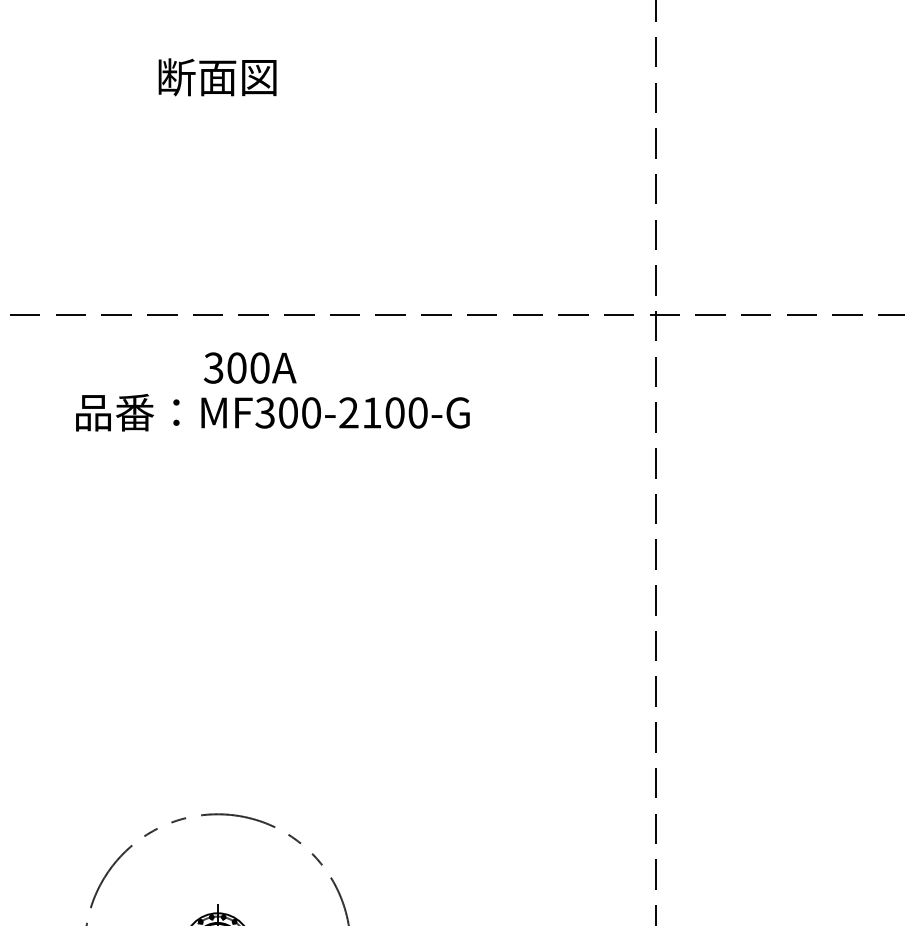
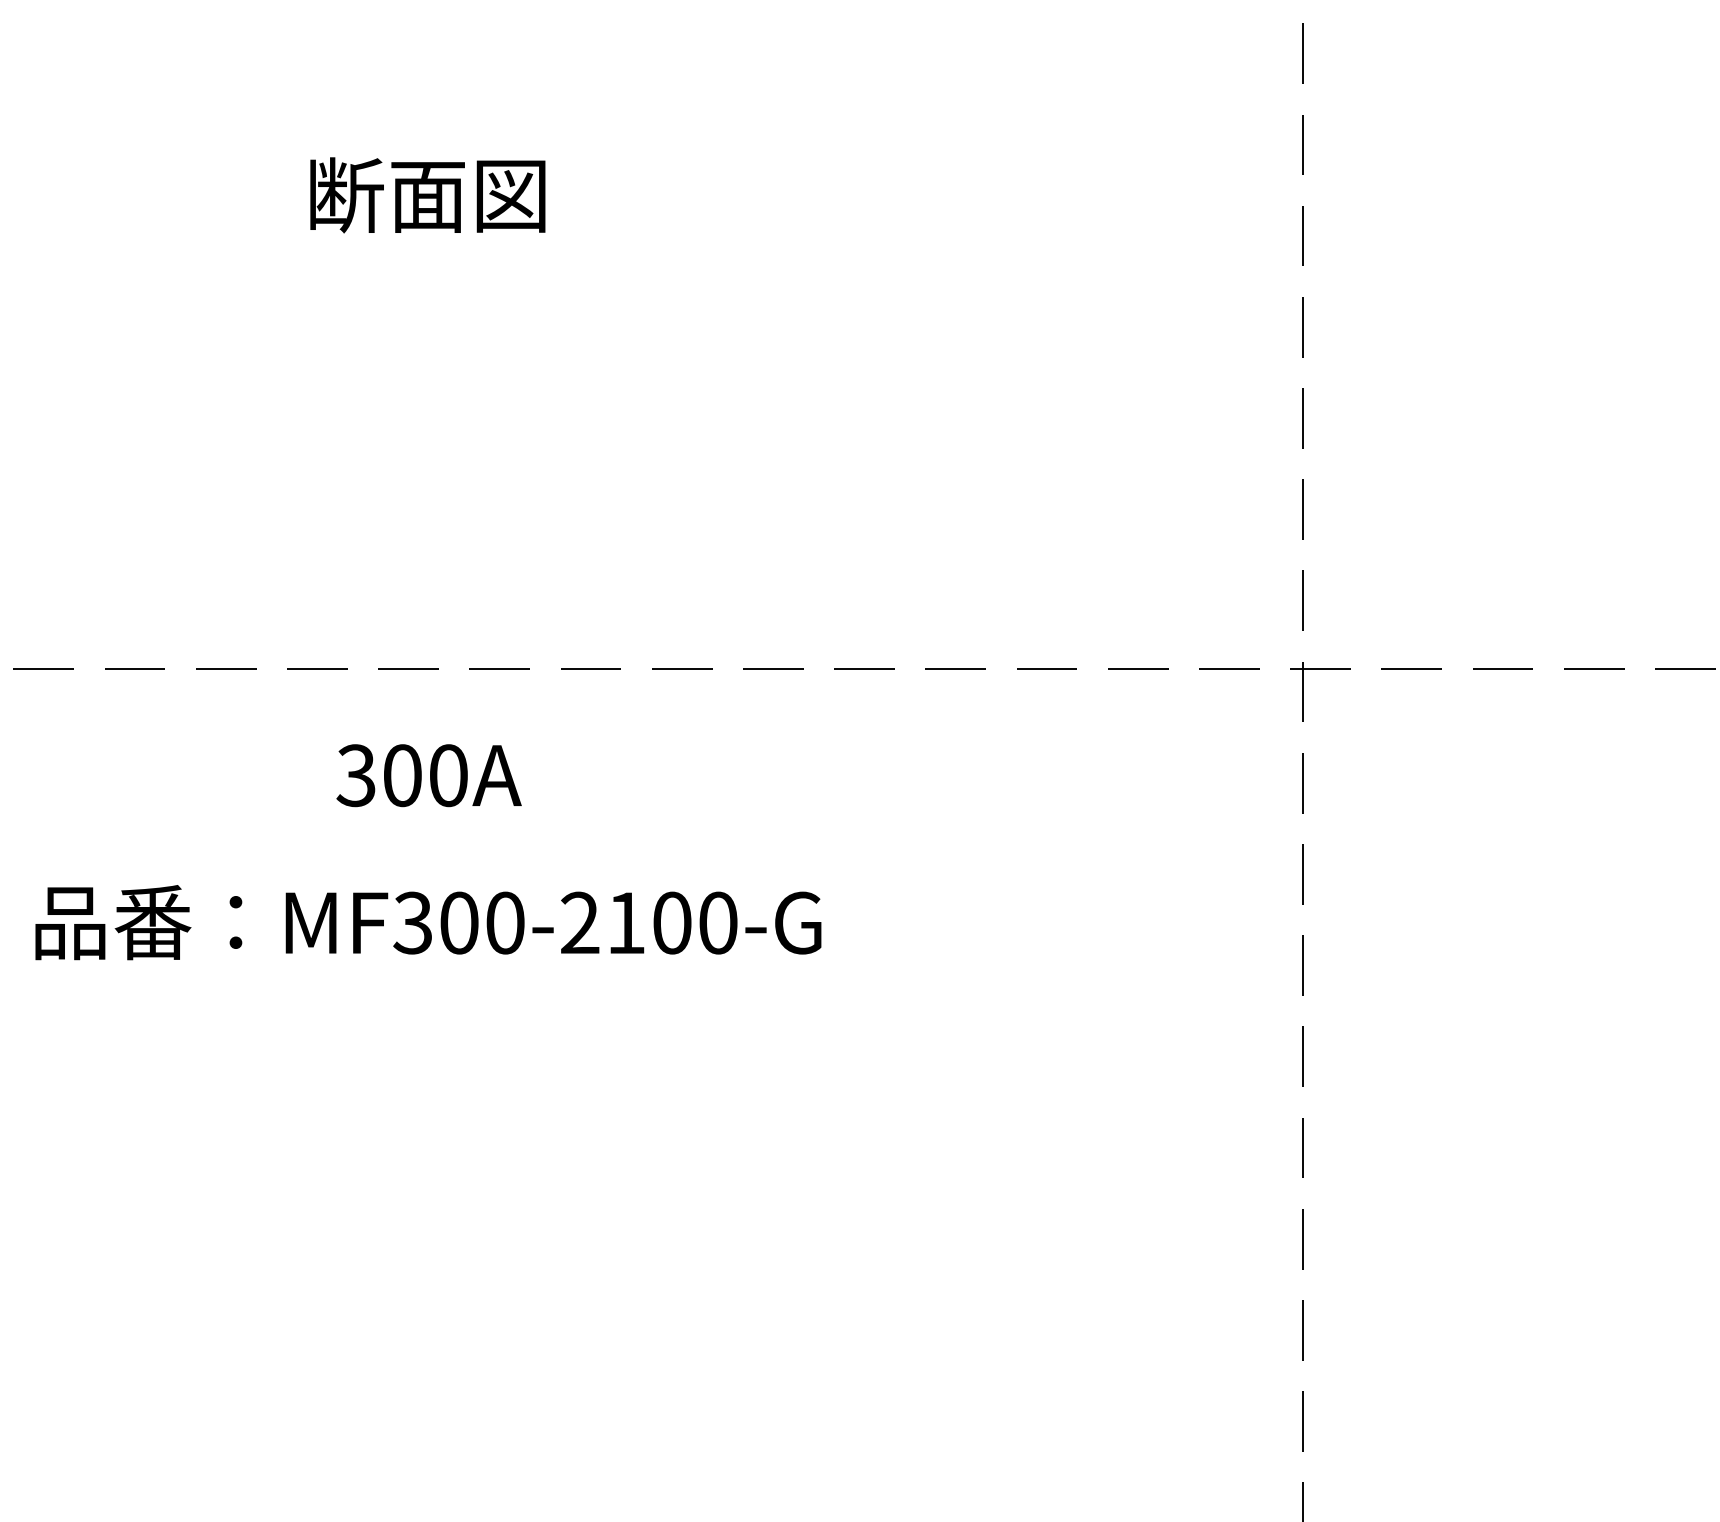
text: (250, 367) -> (429, 774), moved
text: (272, 412) -> (427, 922), moved

